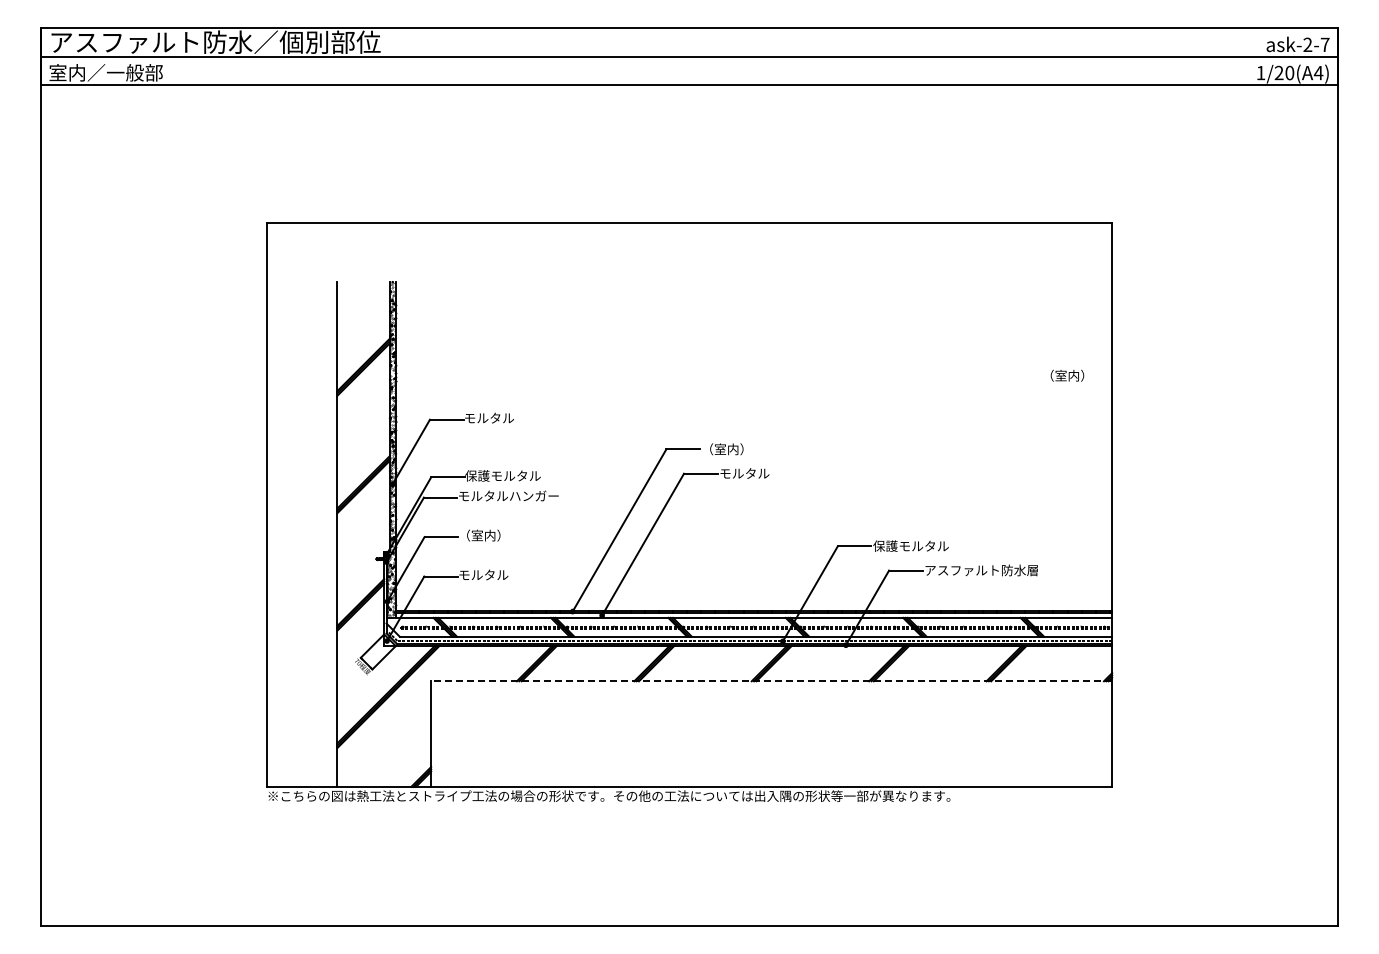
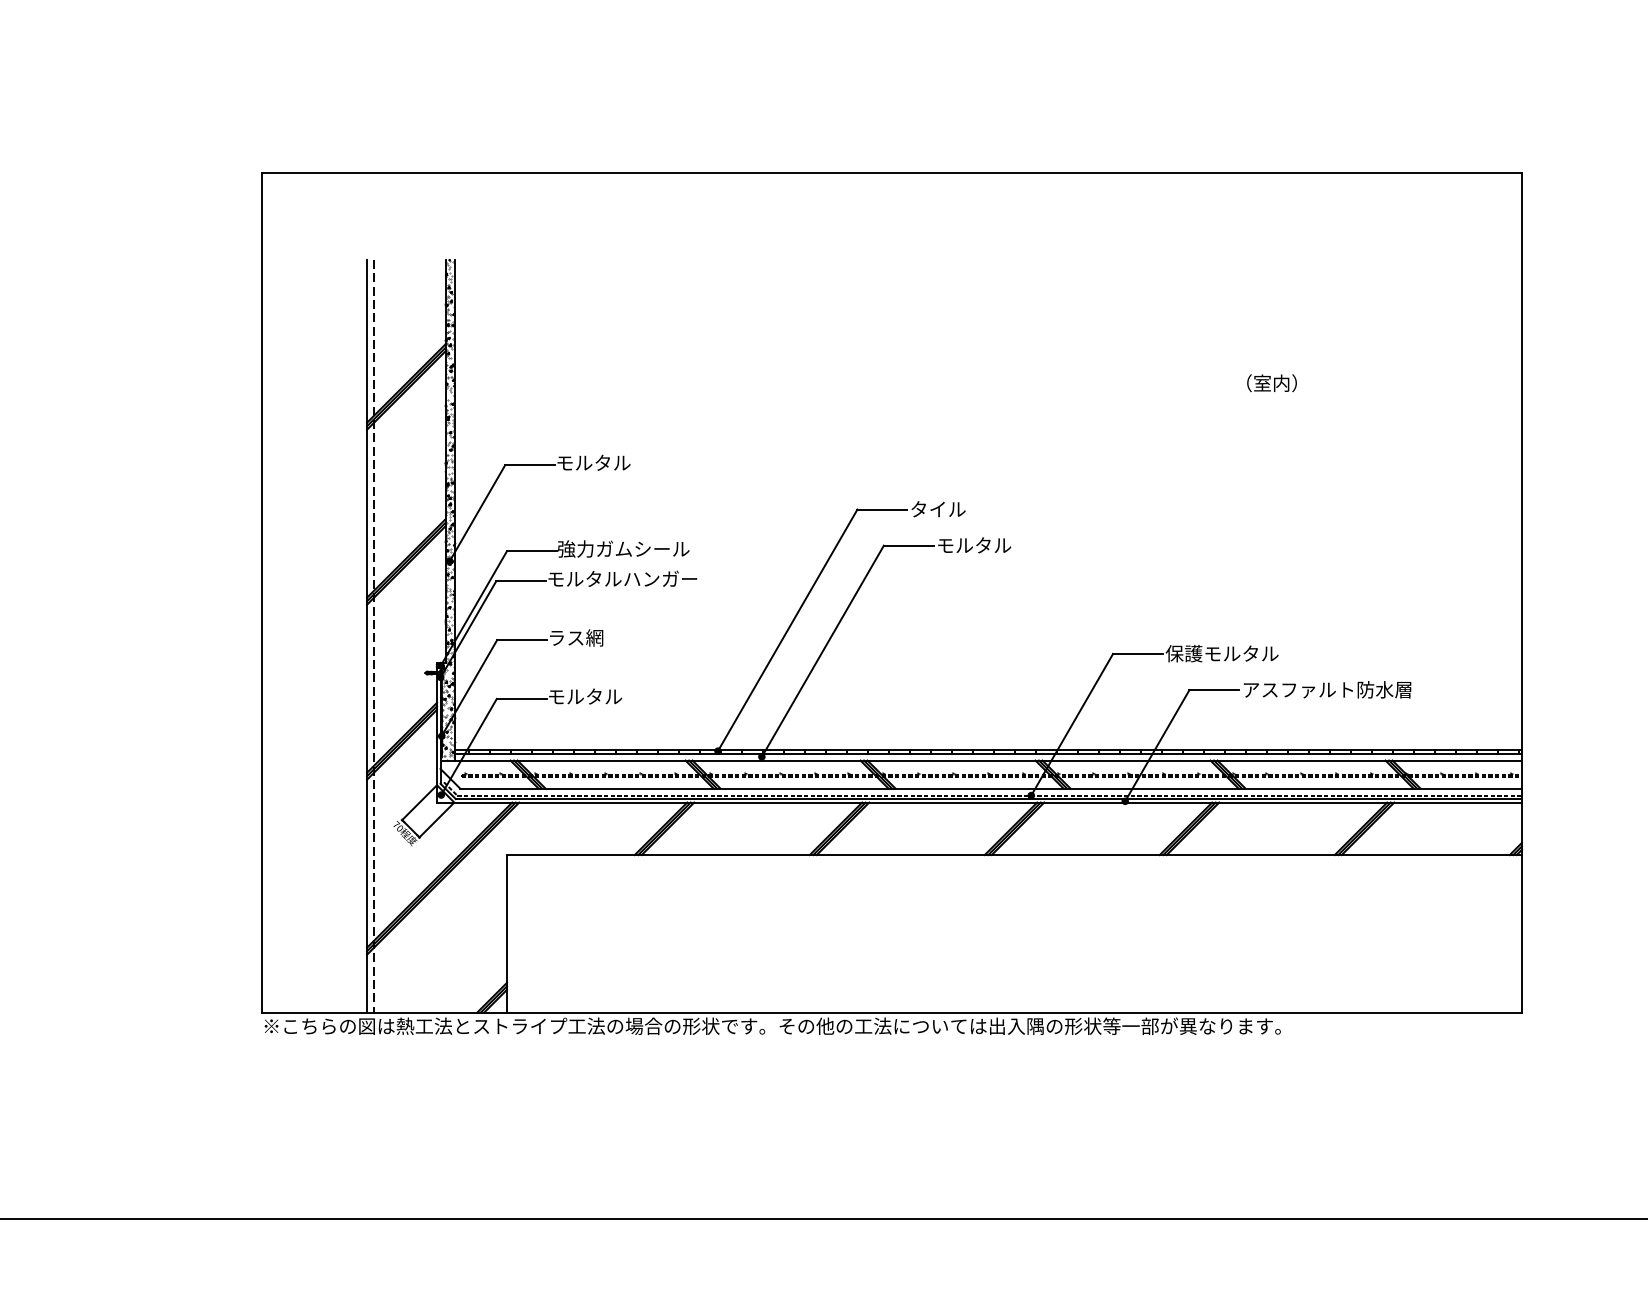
text: (1067, 375) -> (1272, 382), moved
text: (722, 449) -> (941, 509), （室内） -> タイル
text: (509, 475) -> (623, 548), 保護モルタル -> 強力ガムシール
line: (341, 534) -> (373, 636), added
text: (480, 535) -> (580, 637), （室内） -> ラス網
line: (771, 681) -> (1014, 855), dashed -> solid

